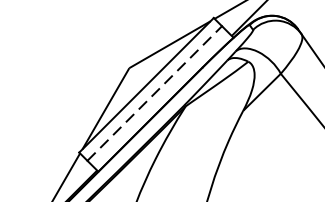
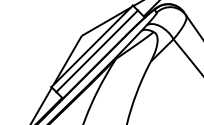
line: (155, 93) -> (97, 51), dashed -> solid

